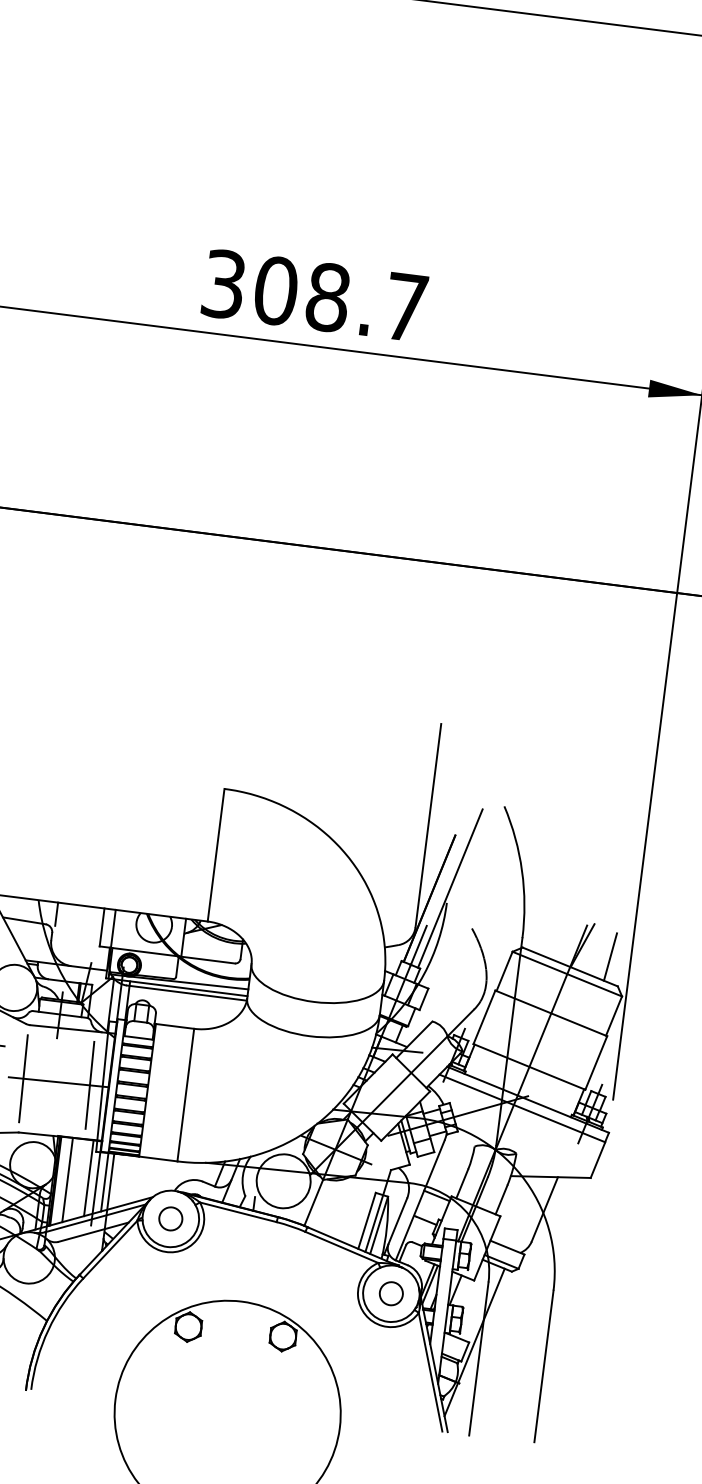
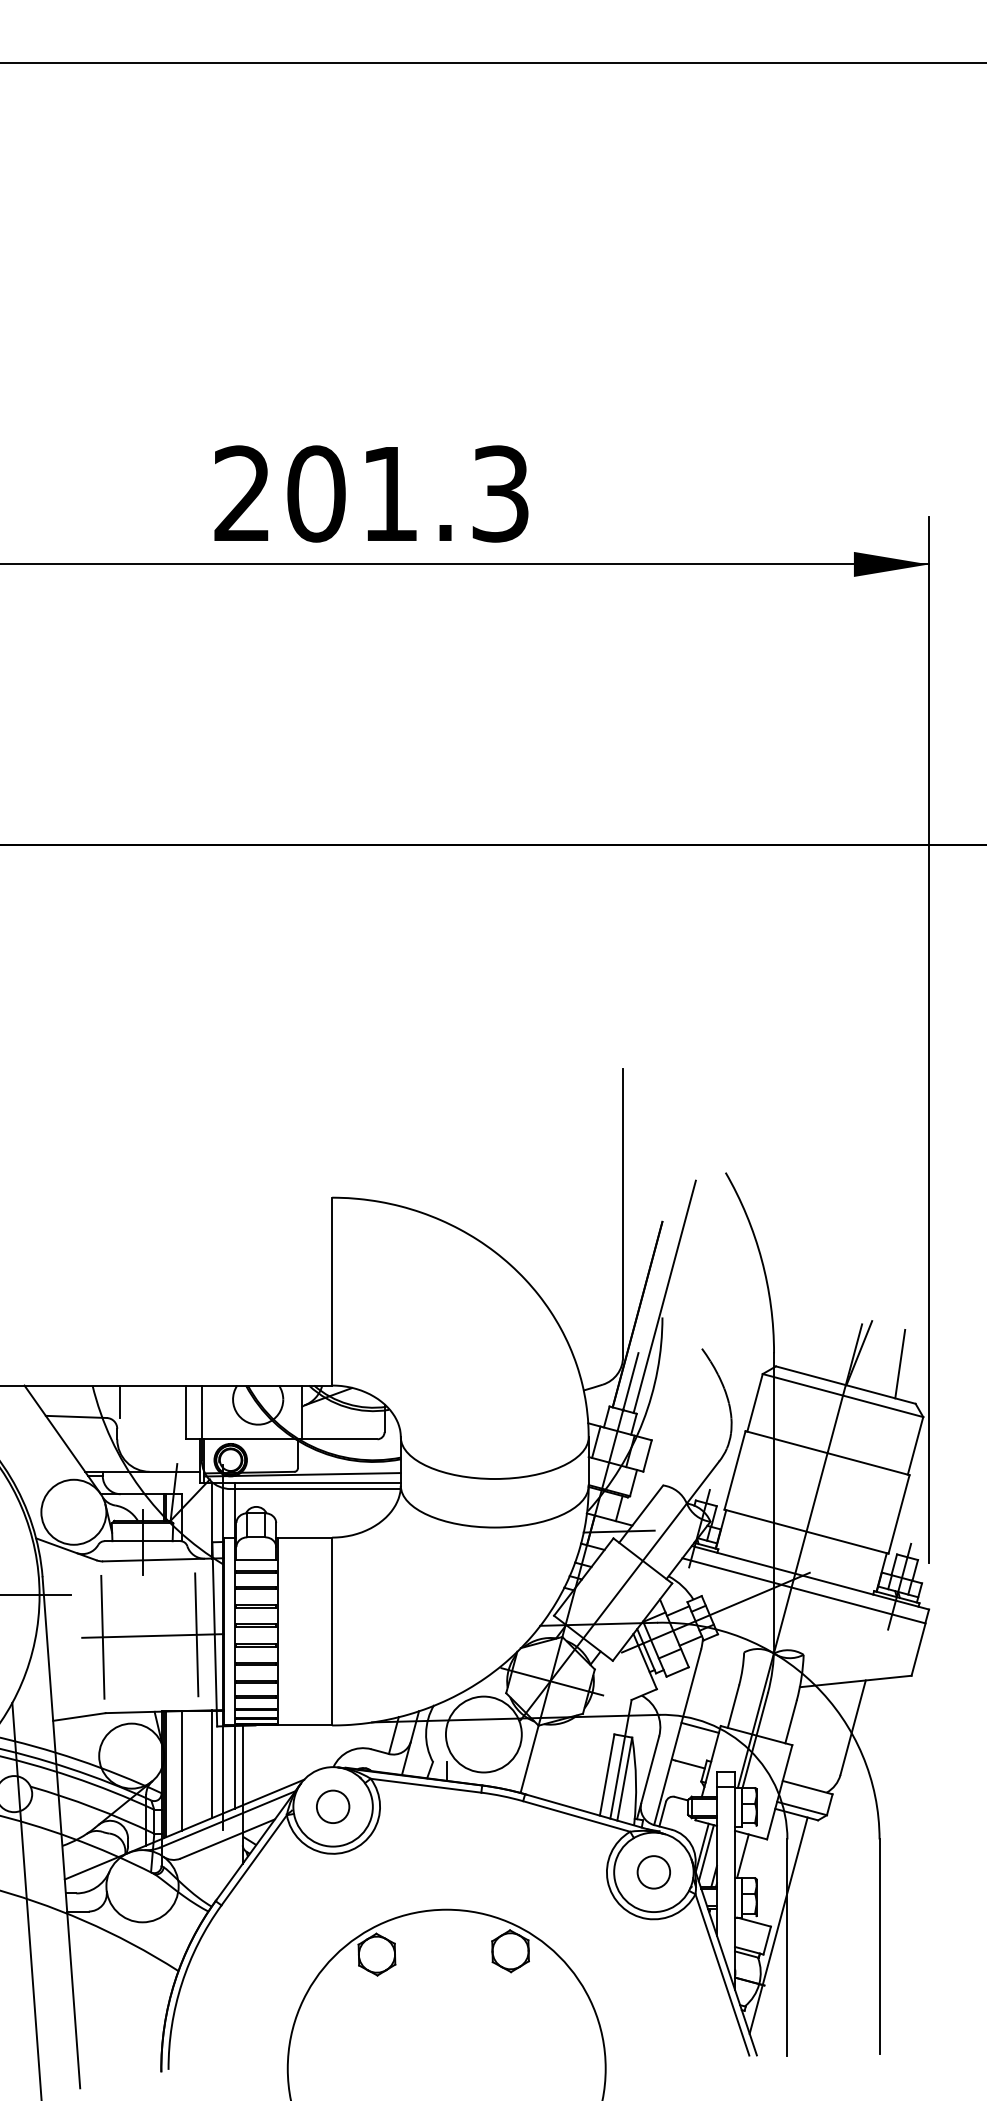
text: (315, 295) -> (371, 493), 308.7 -> 201.3

